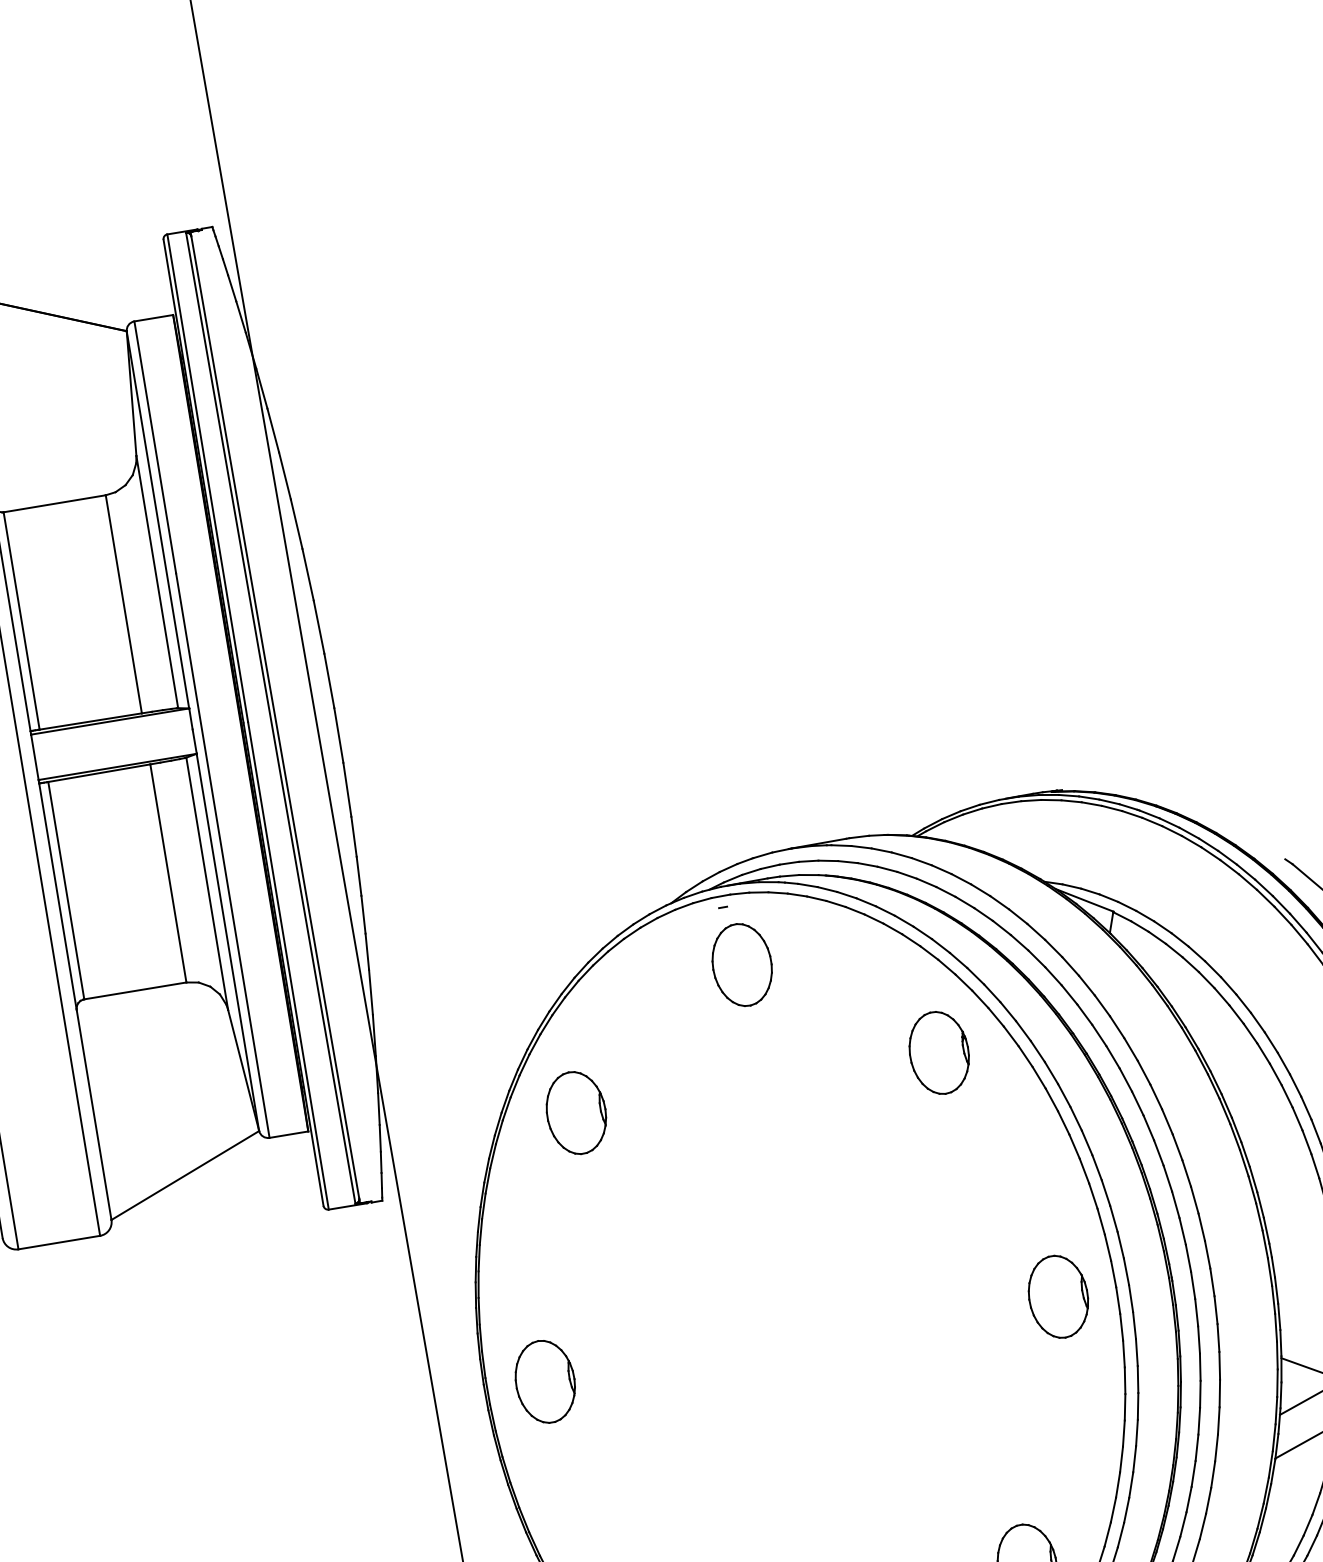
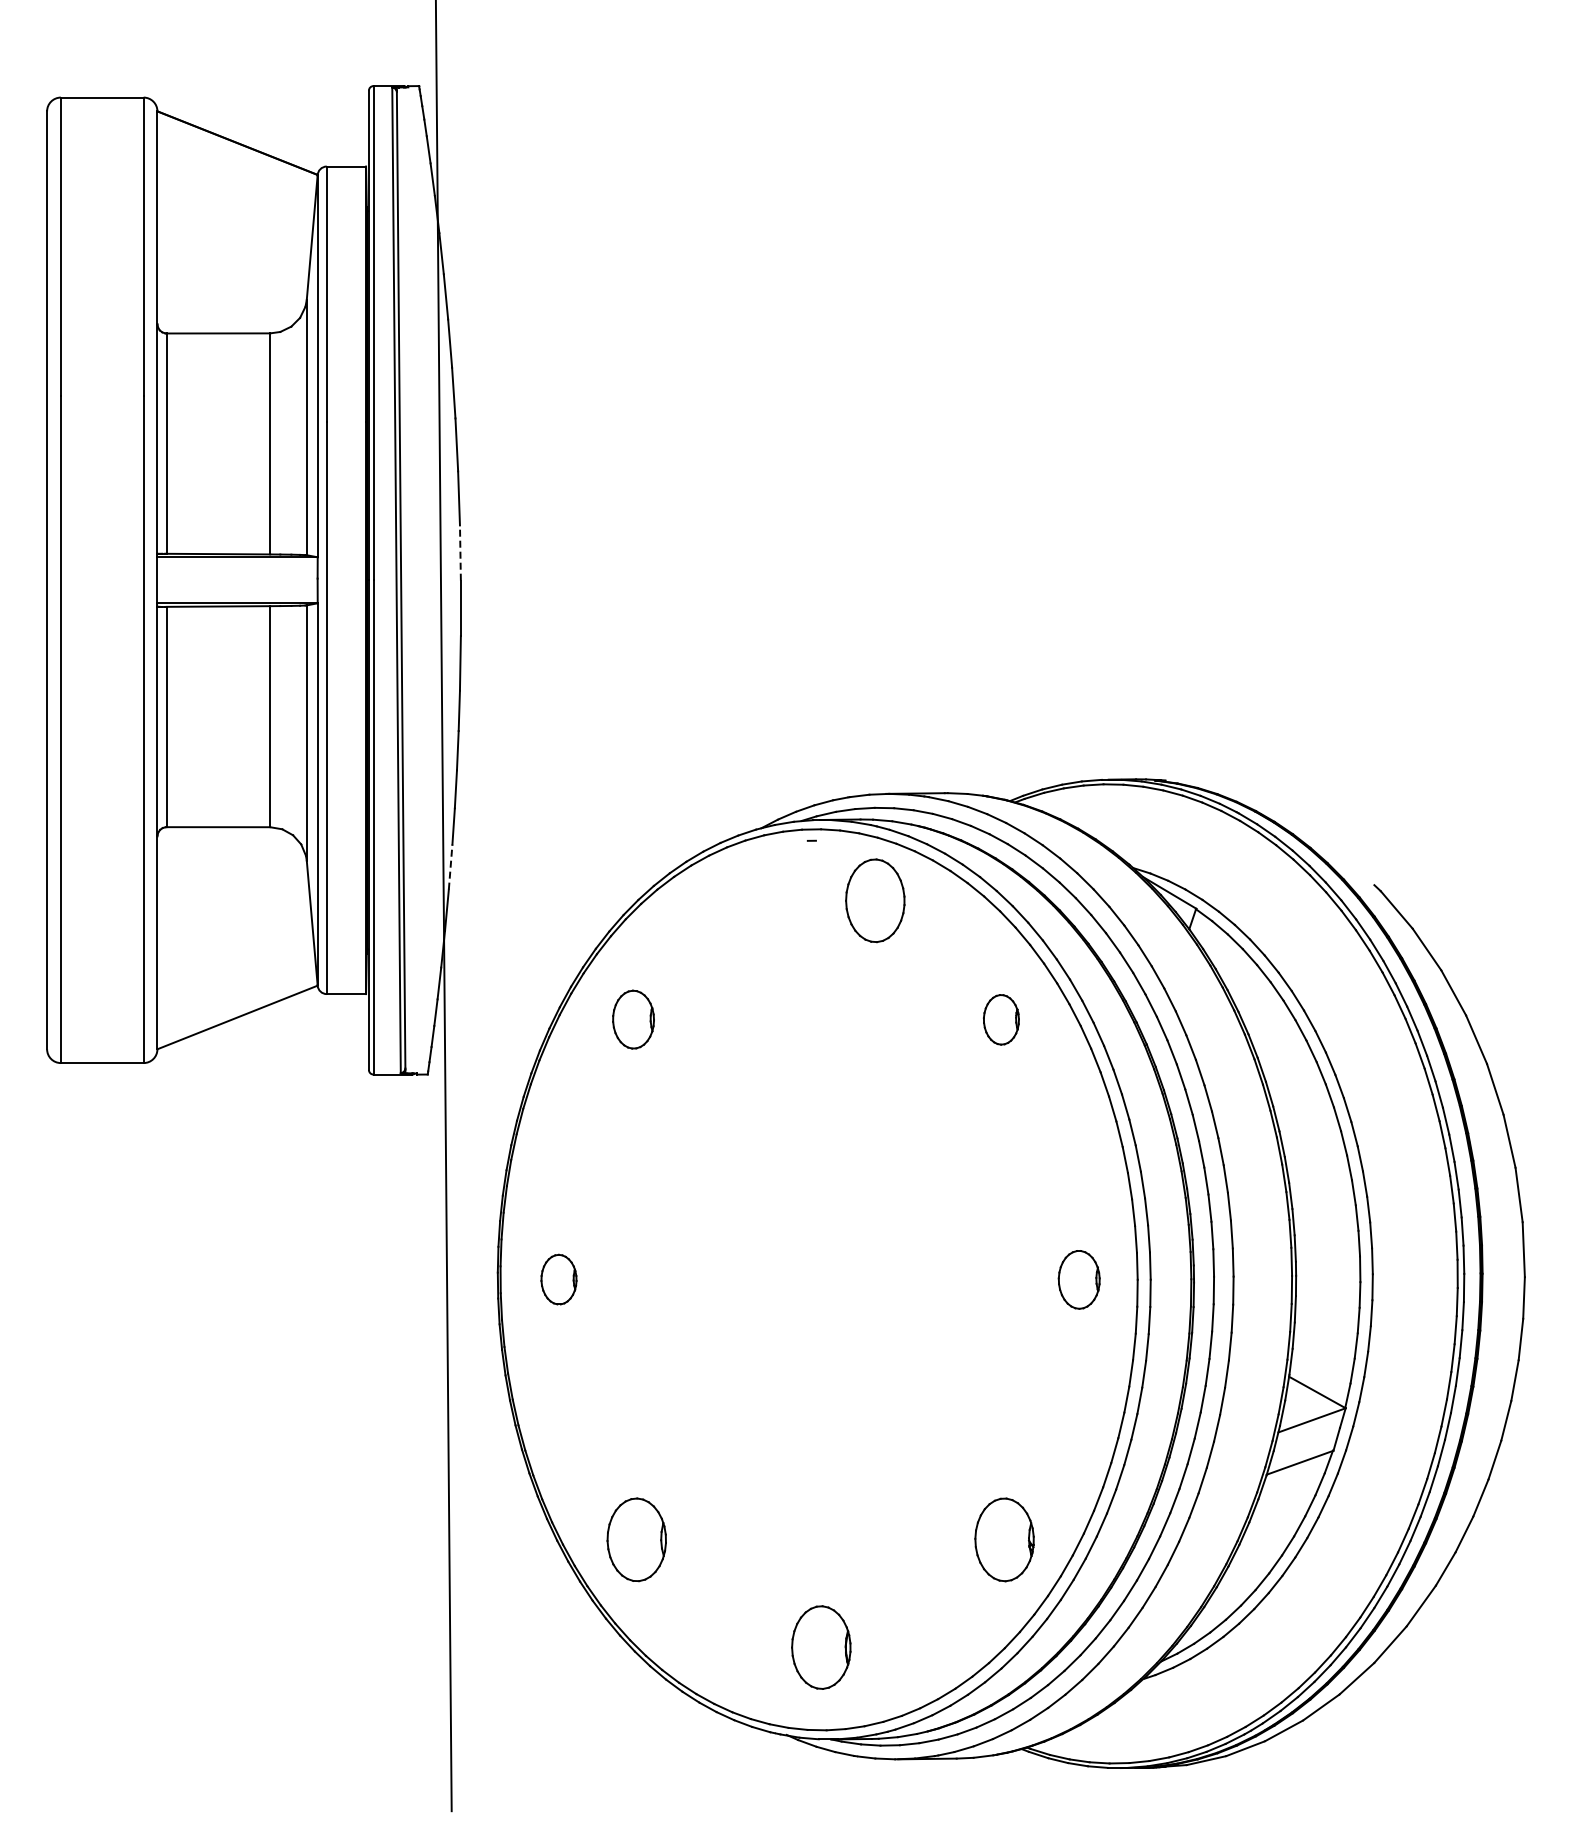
line: (329, 681) -> (460, 553), solid -> dashed
part: (742, 964) -> (875, 900), moved
line: (370, 992) -> (450, 867), solid -> dashed
part: (939, 1052) -> (1001, 1019), size x0.6
part: (576, 1112) -> (633, 1019), size x0.7
part: (1058, 1296) -> (1079, 1279), size x0.7
part: (544, 1381) -> (558, 1279), size x0.6

